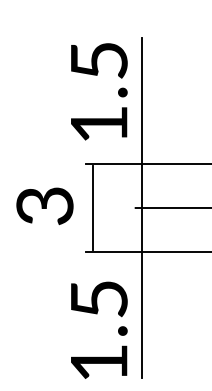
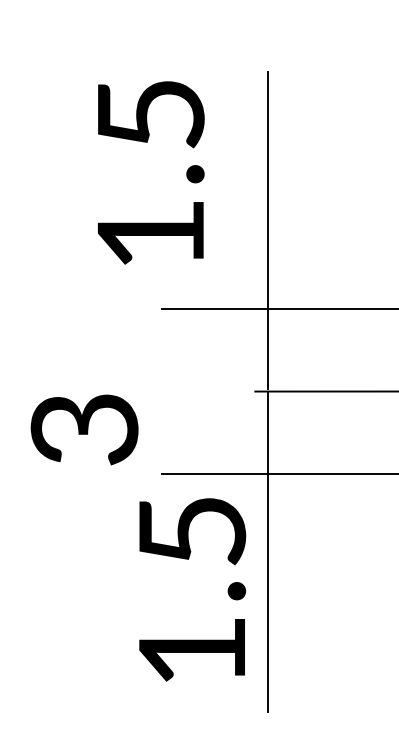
text: (99, 91) -> (151, 172), moved
text: (44, 206) -> (83, 430), moved
line: (93, 207) -> (175, 390), removed
text: (99, 329) -> (192, 588), moved

